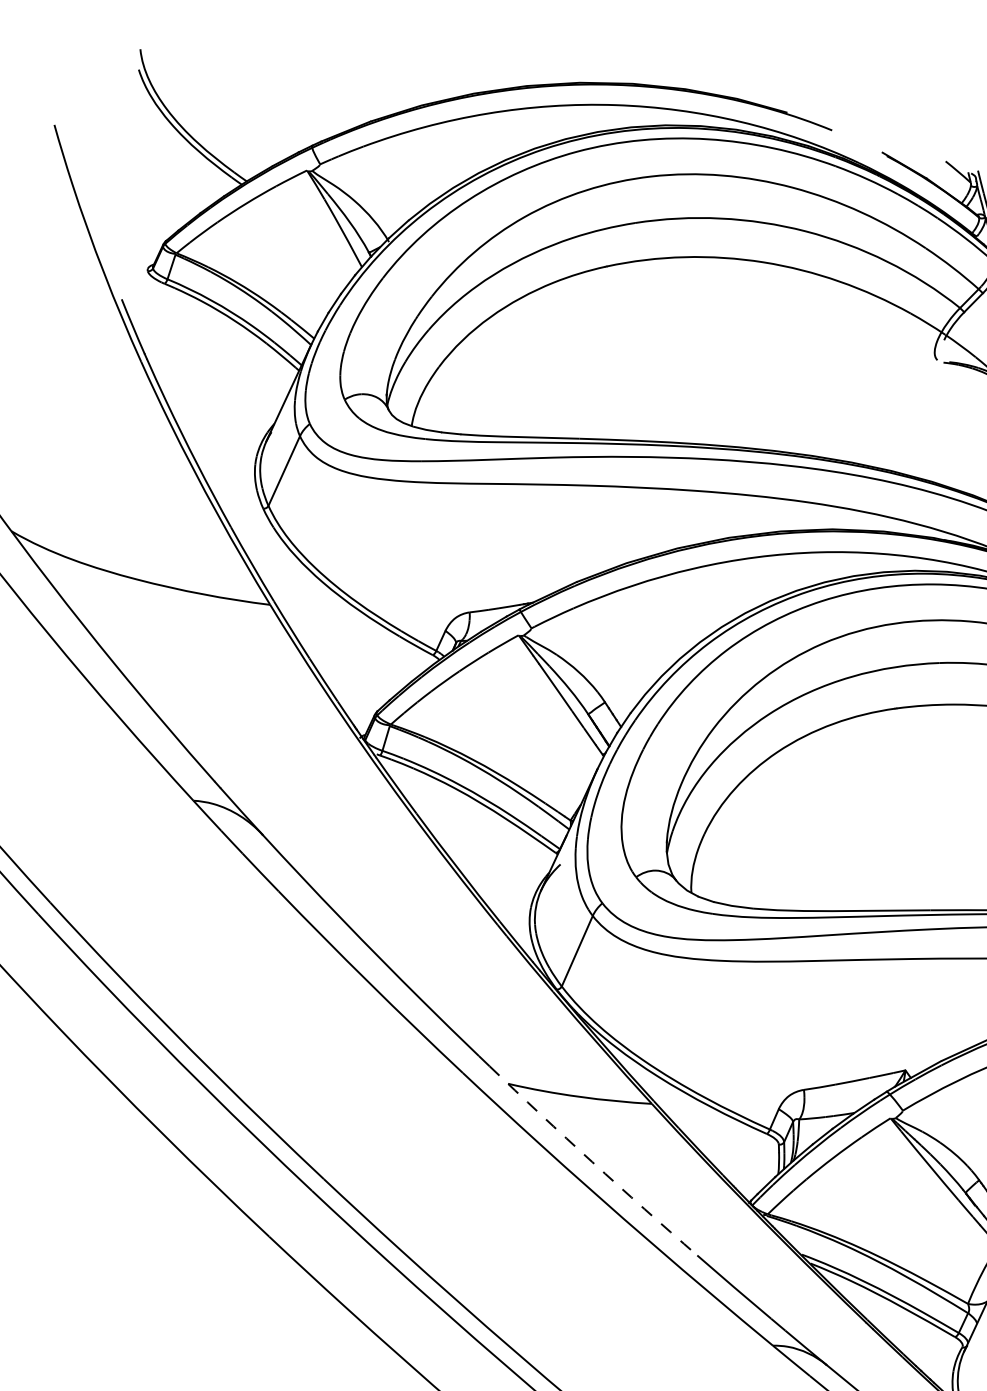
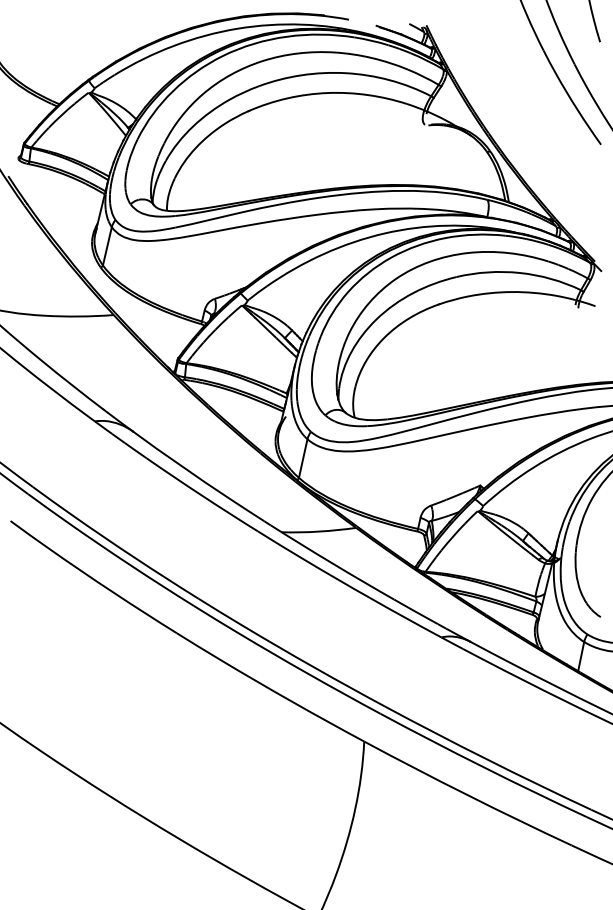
arc: (591, 1162) -> (331, 563), dashed -> solid

